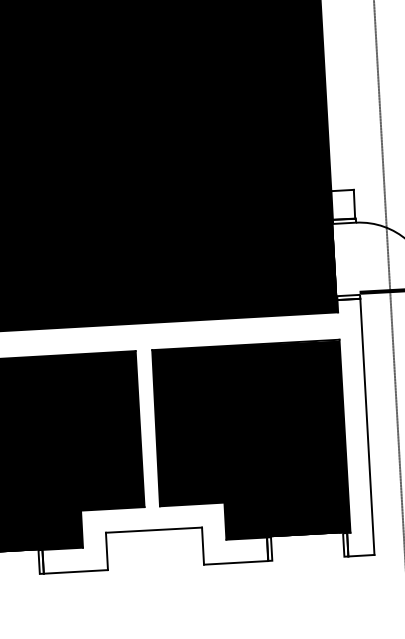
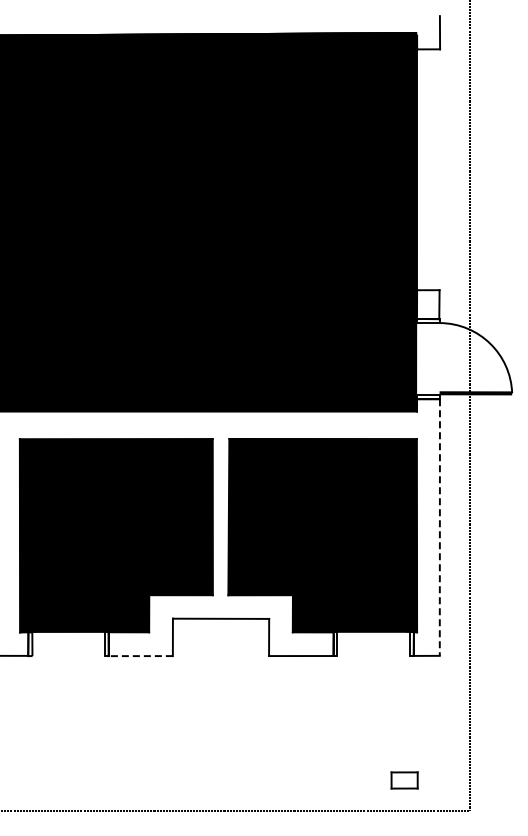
line: (367, 427) -> (439, 528), solid -> dashed
line: (75, 572) -> (140, 656), solid -> dashed

